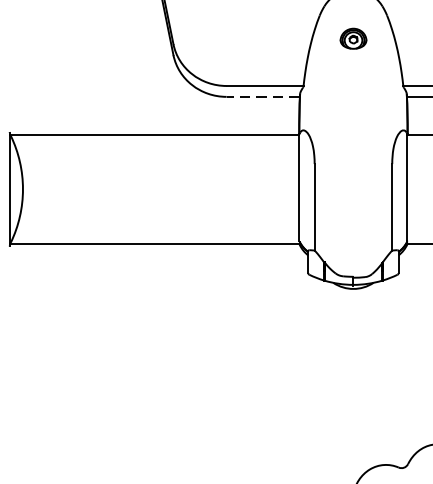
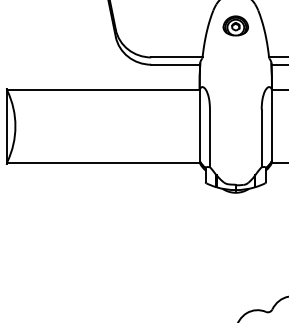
part: (352, 38) -> (235, 25), size x1.43
line: (262, 96) -> (175, 64), dashed -> solid

